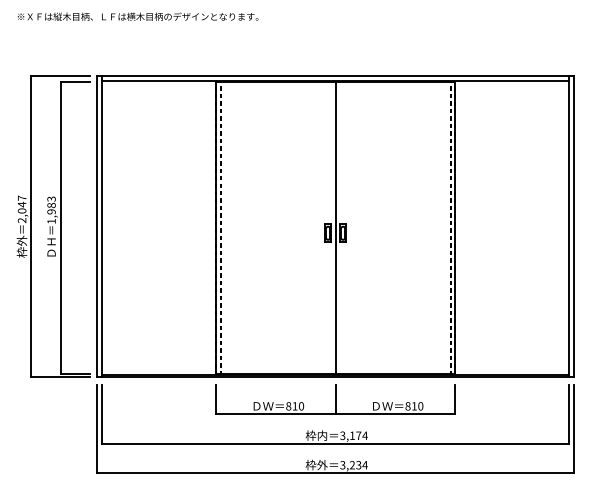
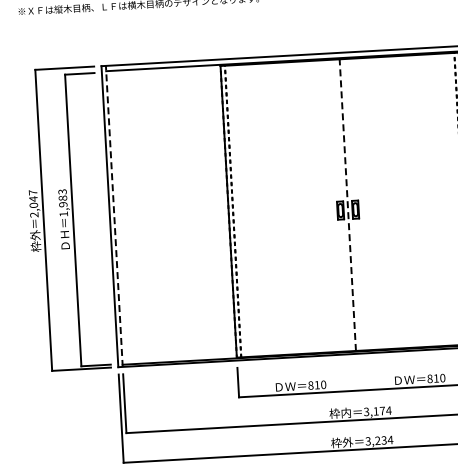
line: (101, 226) -> (113, 216), solid -> dashed
line: (335, 227) -> (347, 204), solid -> dashed
line: (335, 399) -> (357, 376), removed

